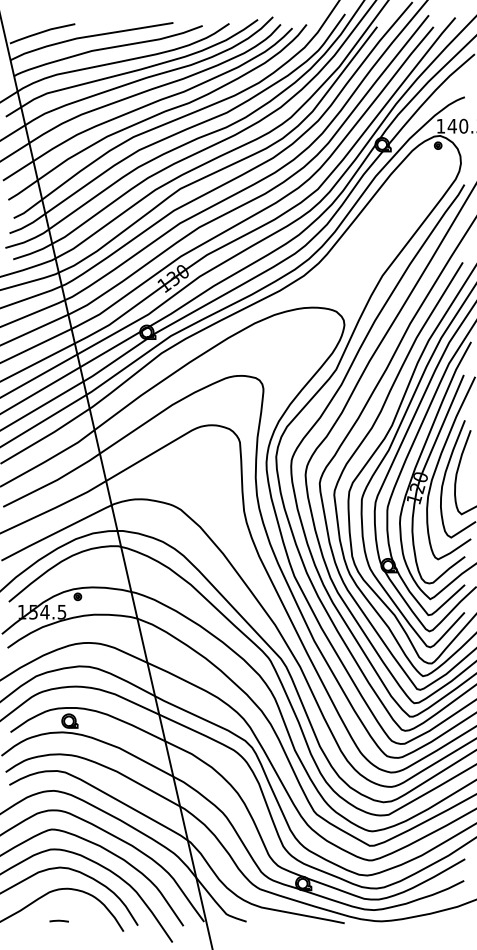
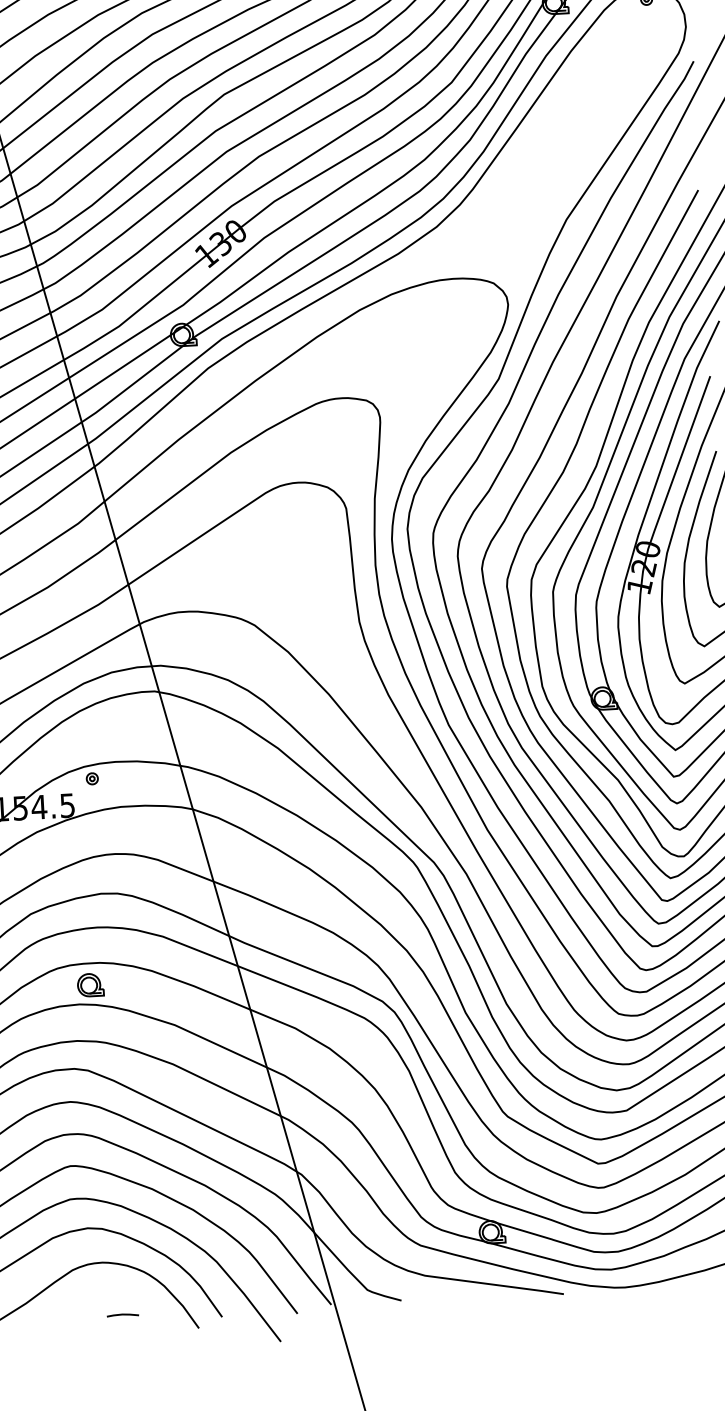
line: (58, 920) -> (121, 1314), moved

